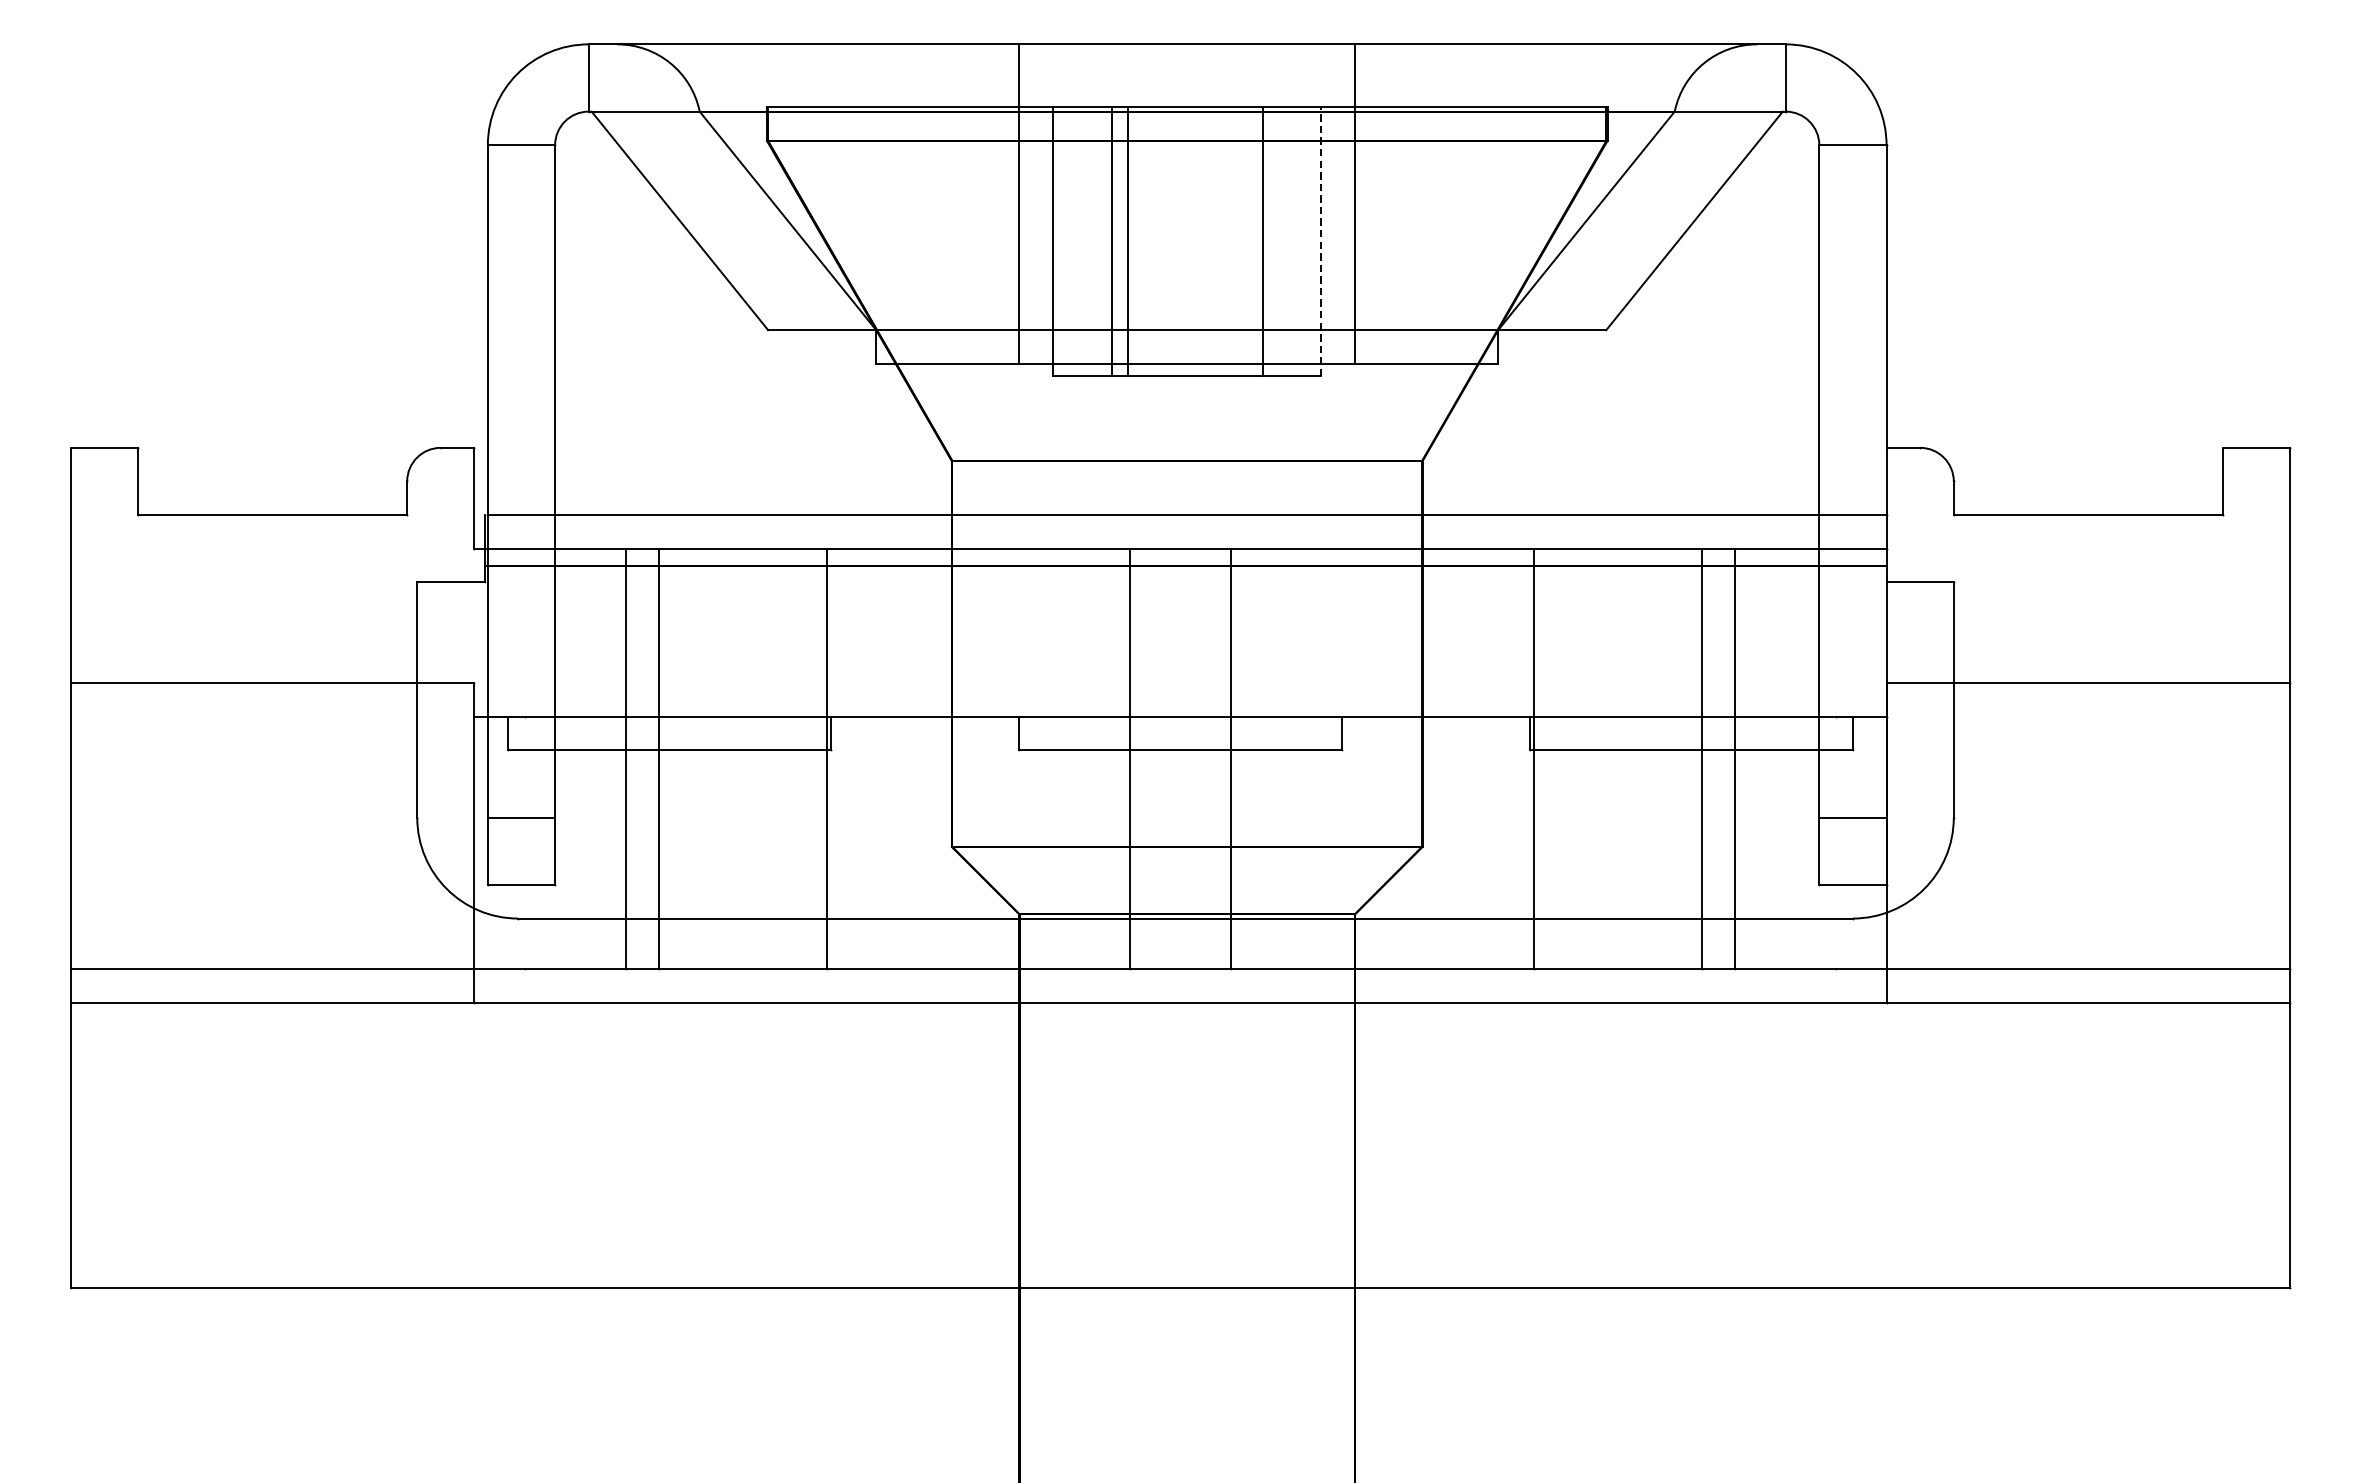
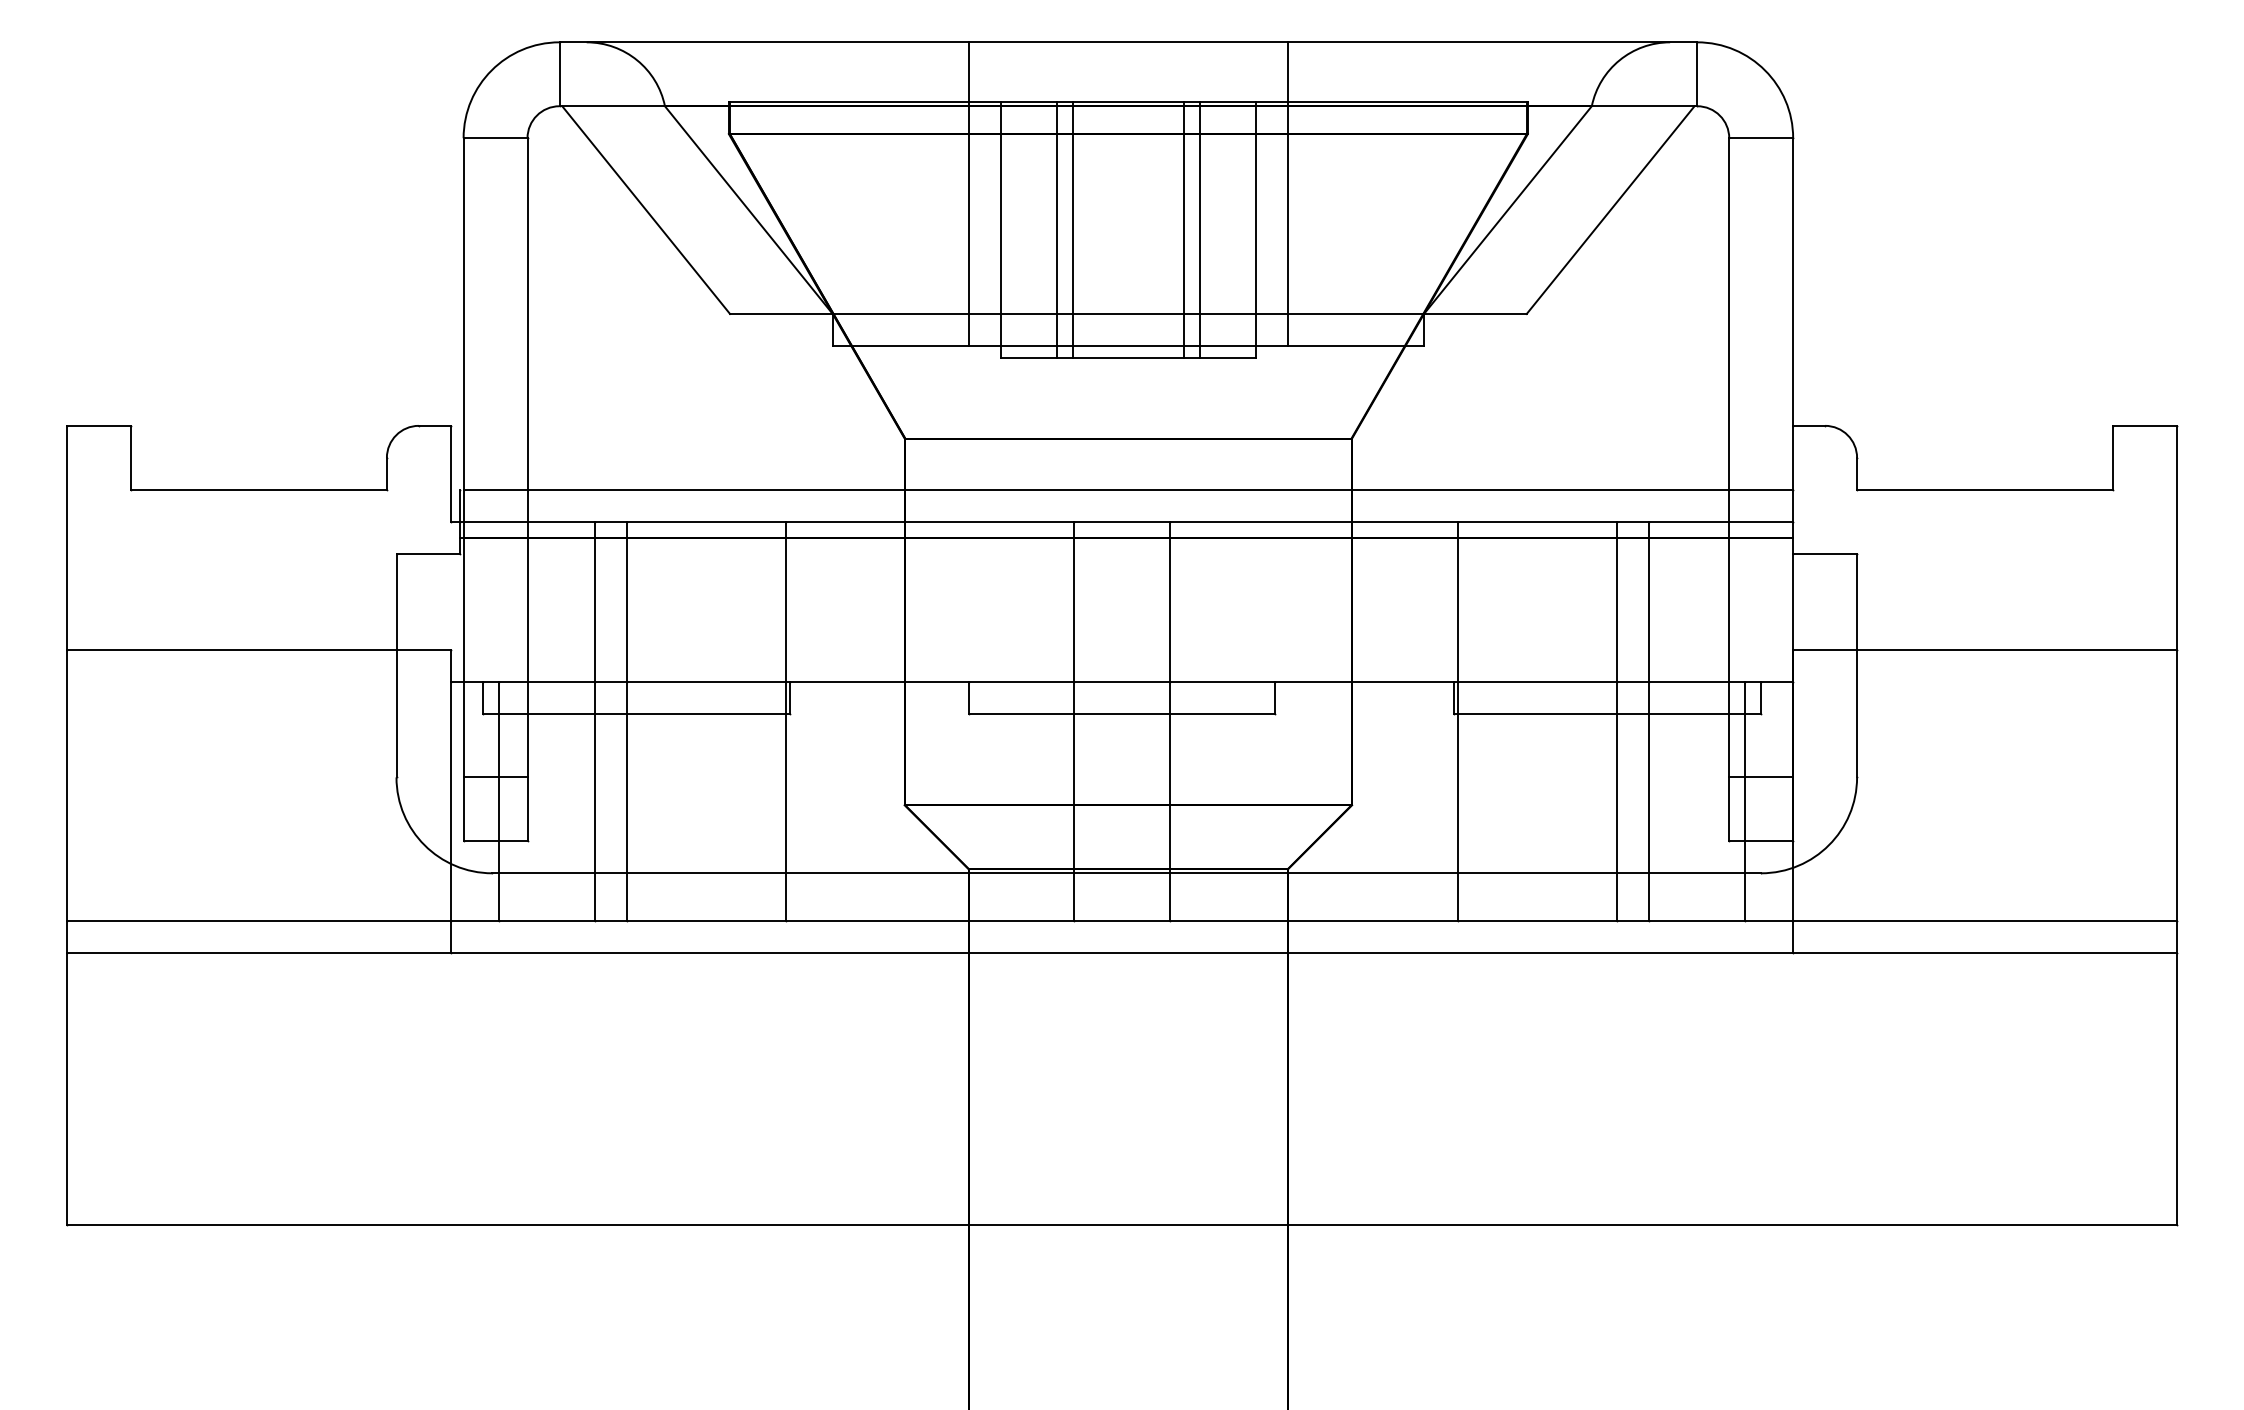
line: (1246, 241) -> (1184, 229), added
line: (1320, 241) -> (1255, 229), dashed -> solid
line: (524, 843) -> (498, 801), added
line: (1836, 843) -> (1745, 801), added

